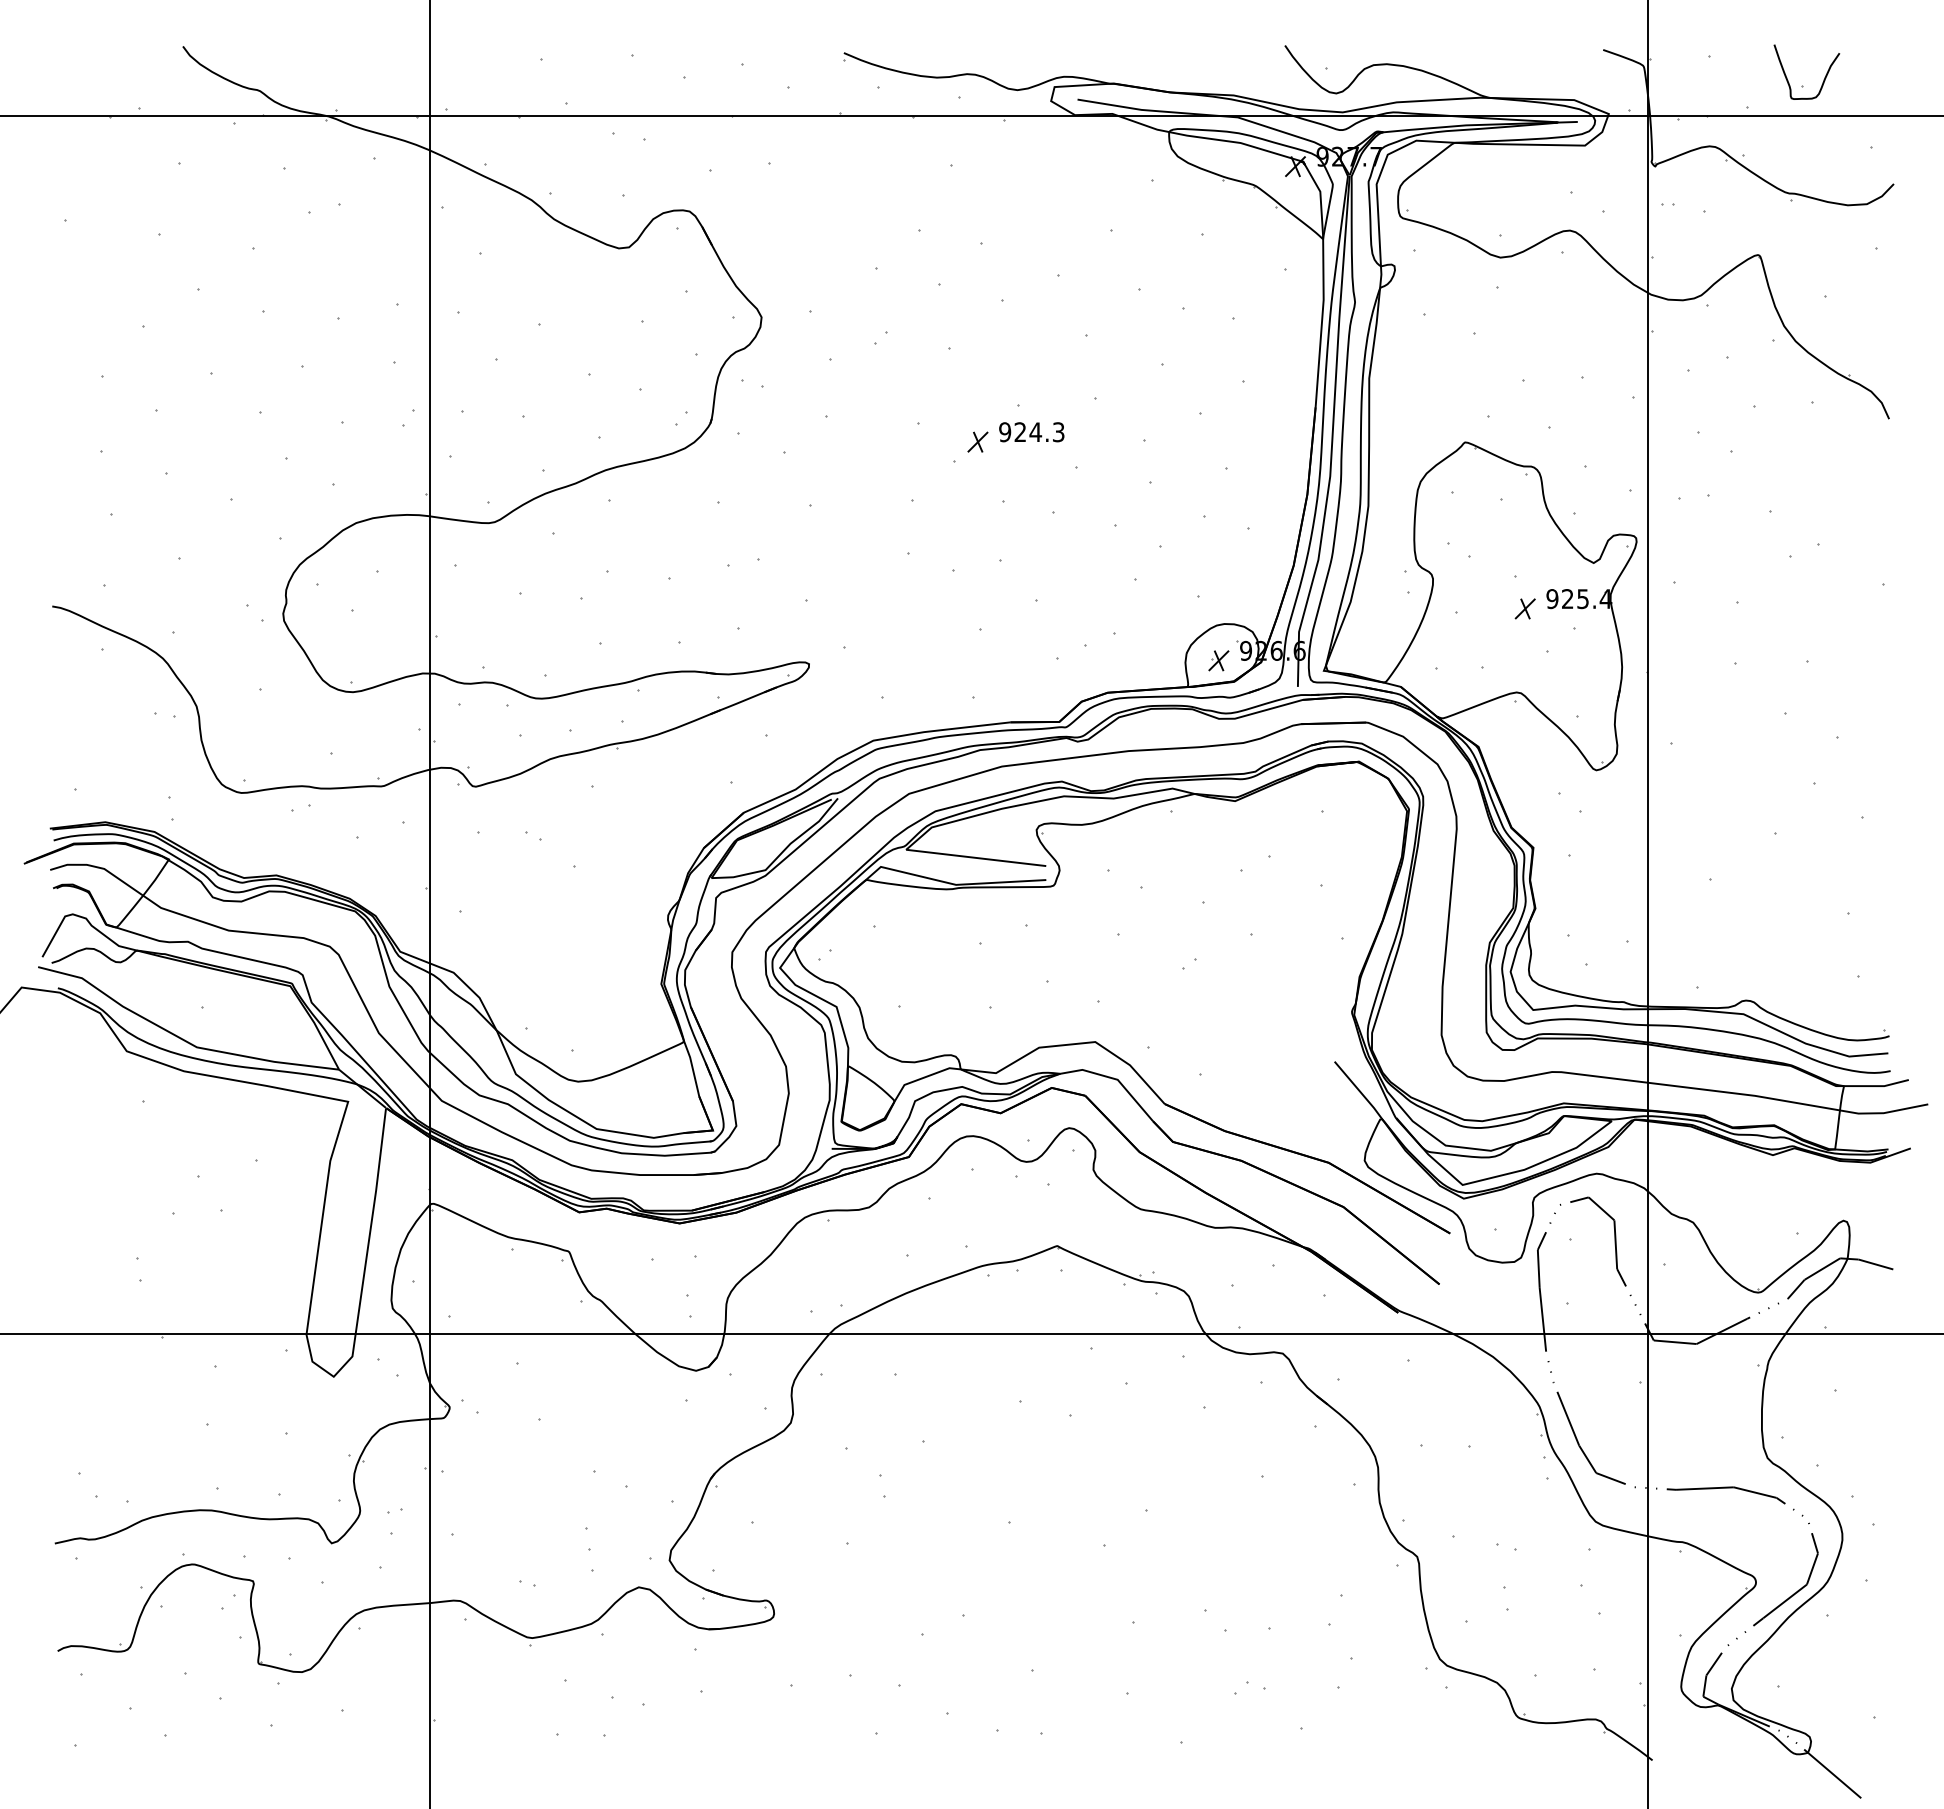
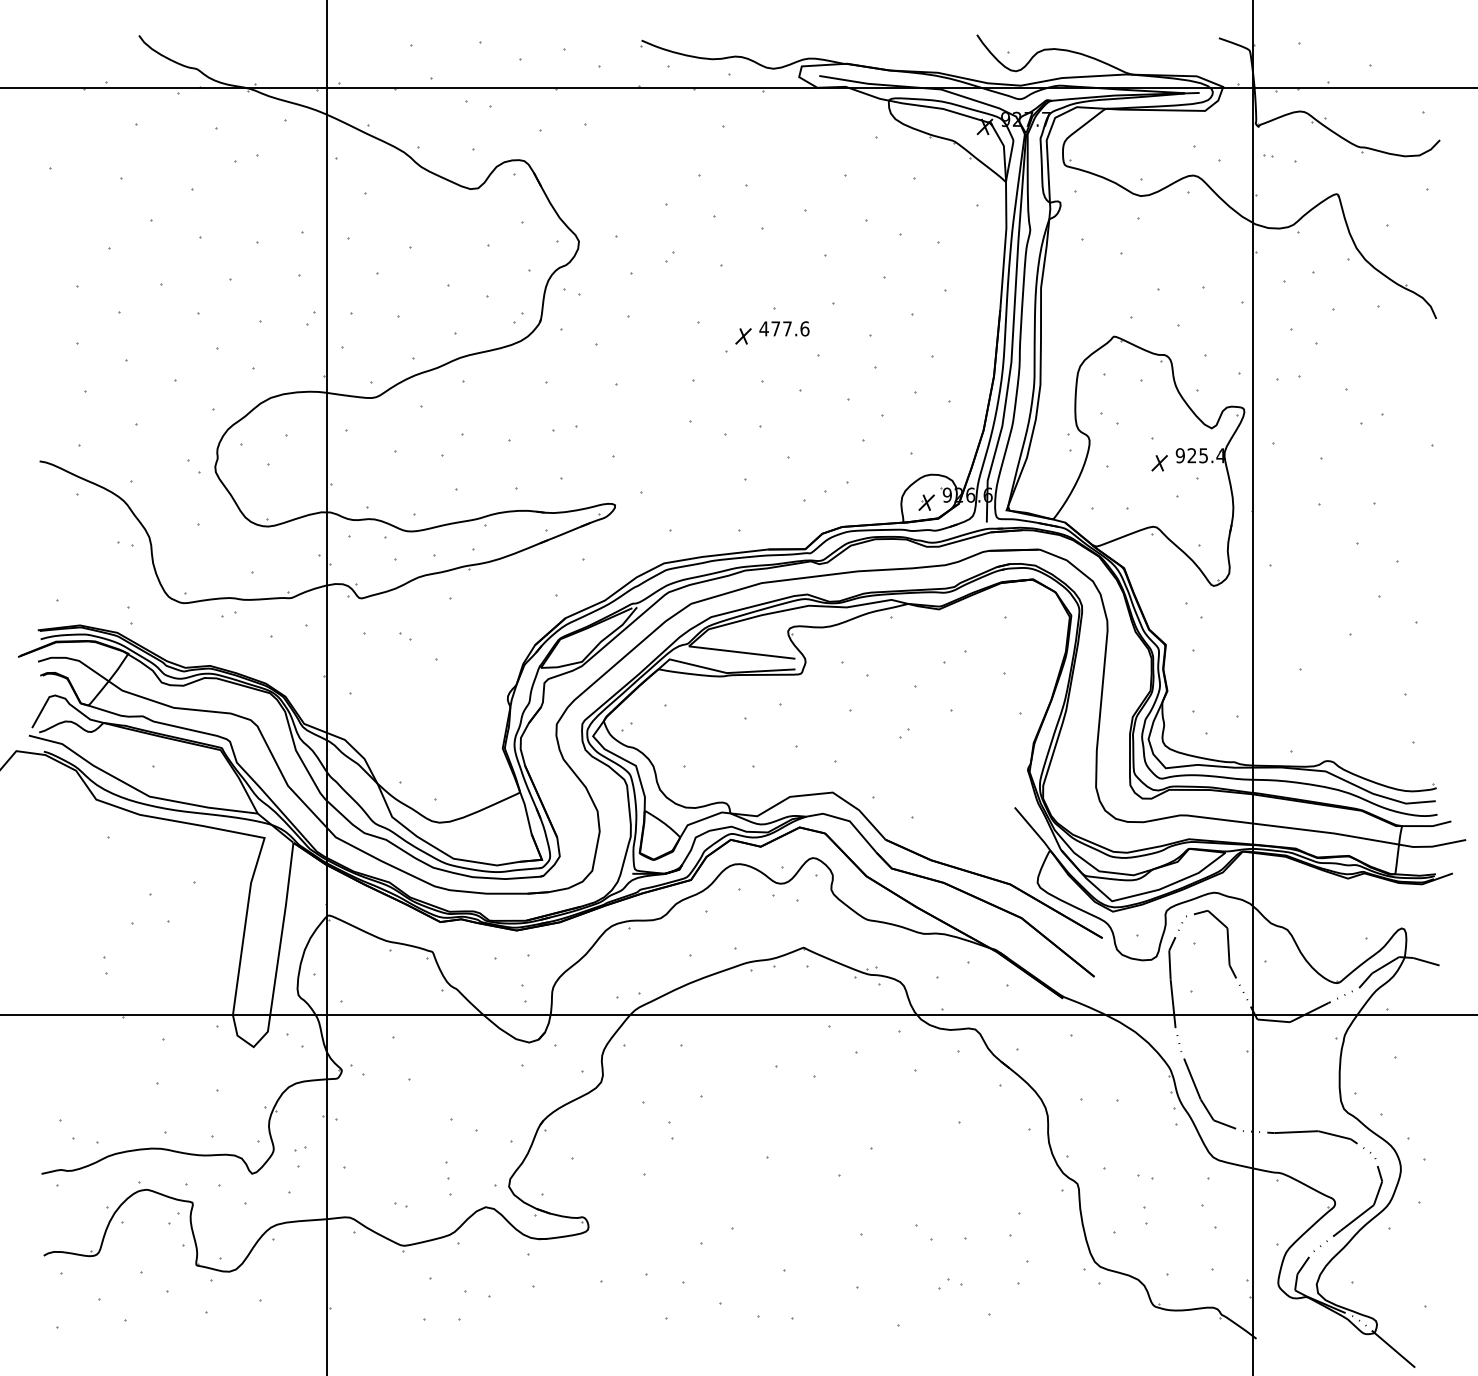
curve: (1823, 79) -> (1386, 60), removed
text: (1031, 432) -> (784, 329), 924.3 -> 477.6

